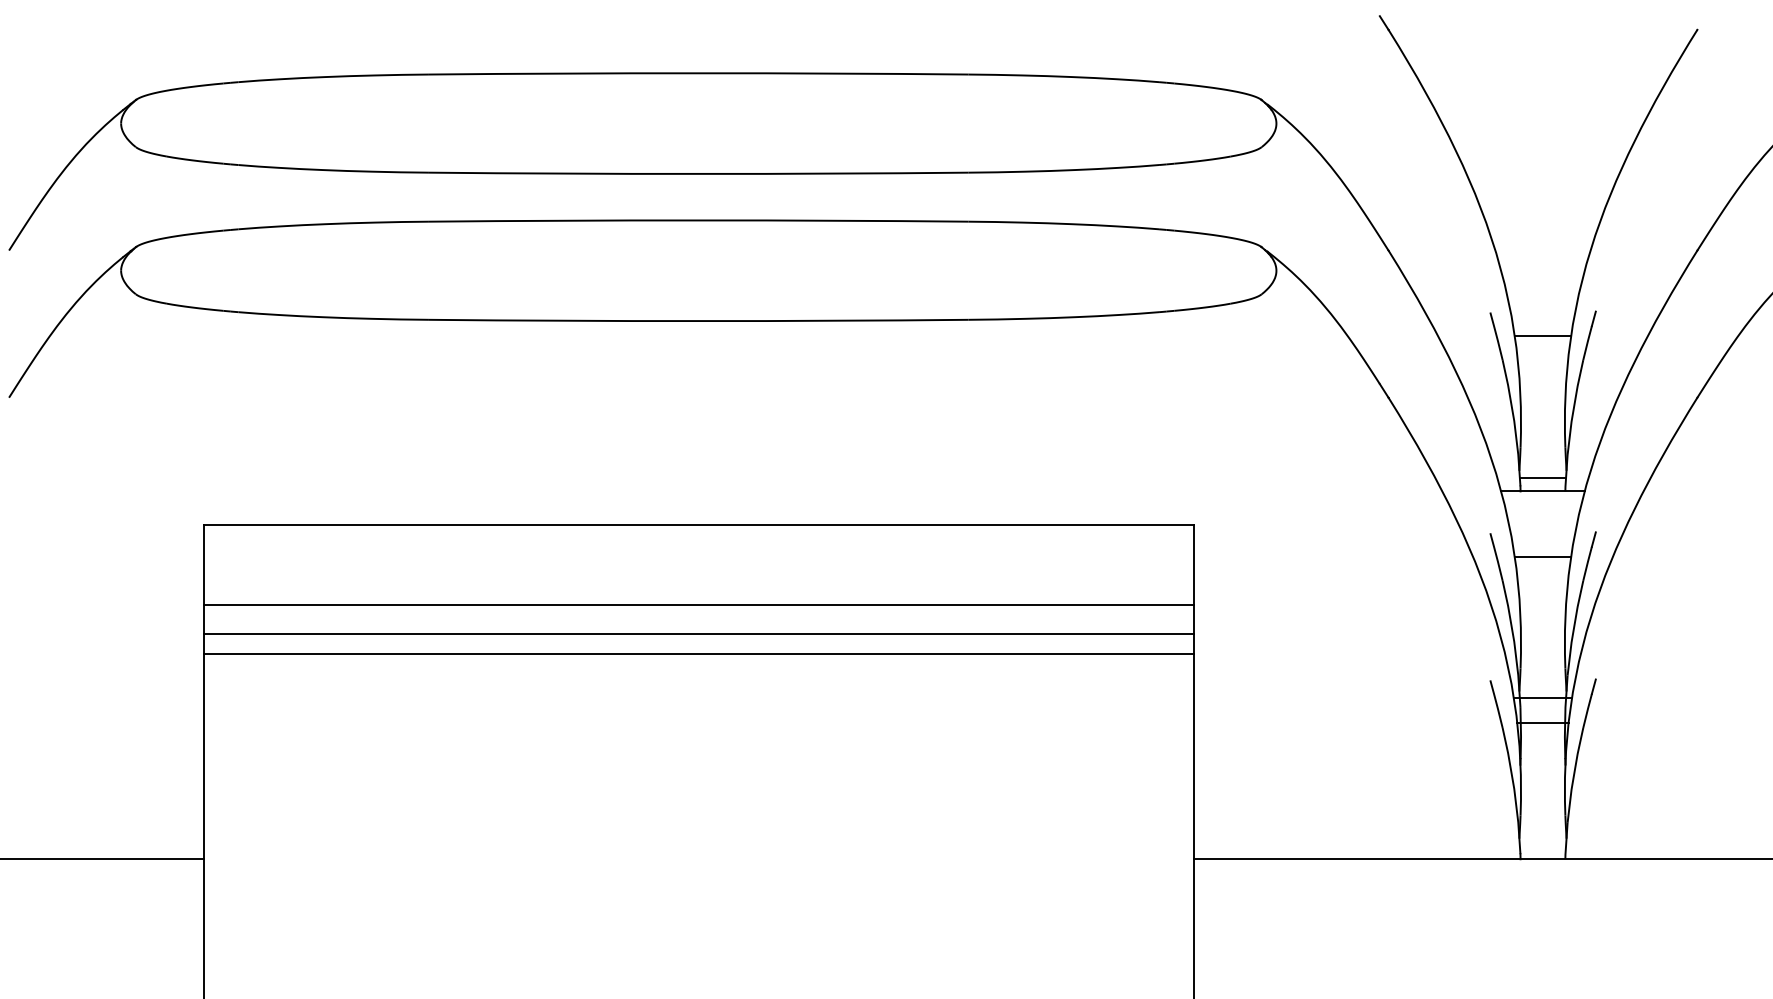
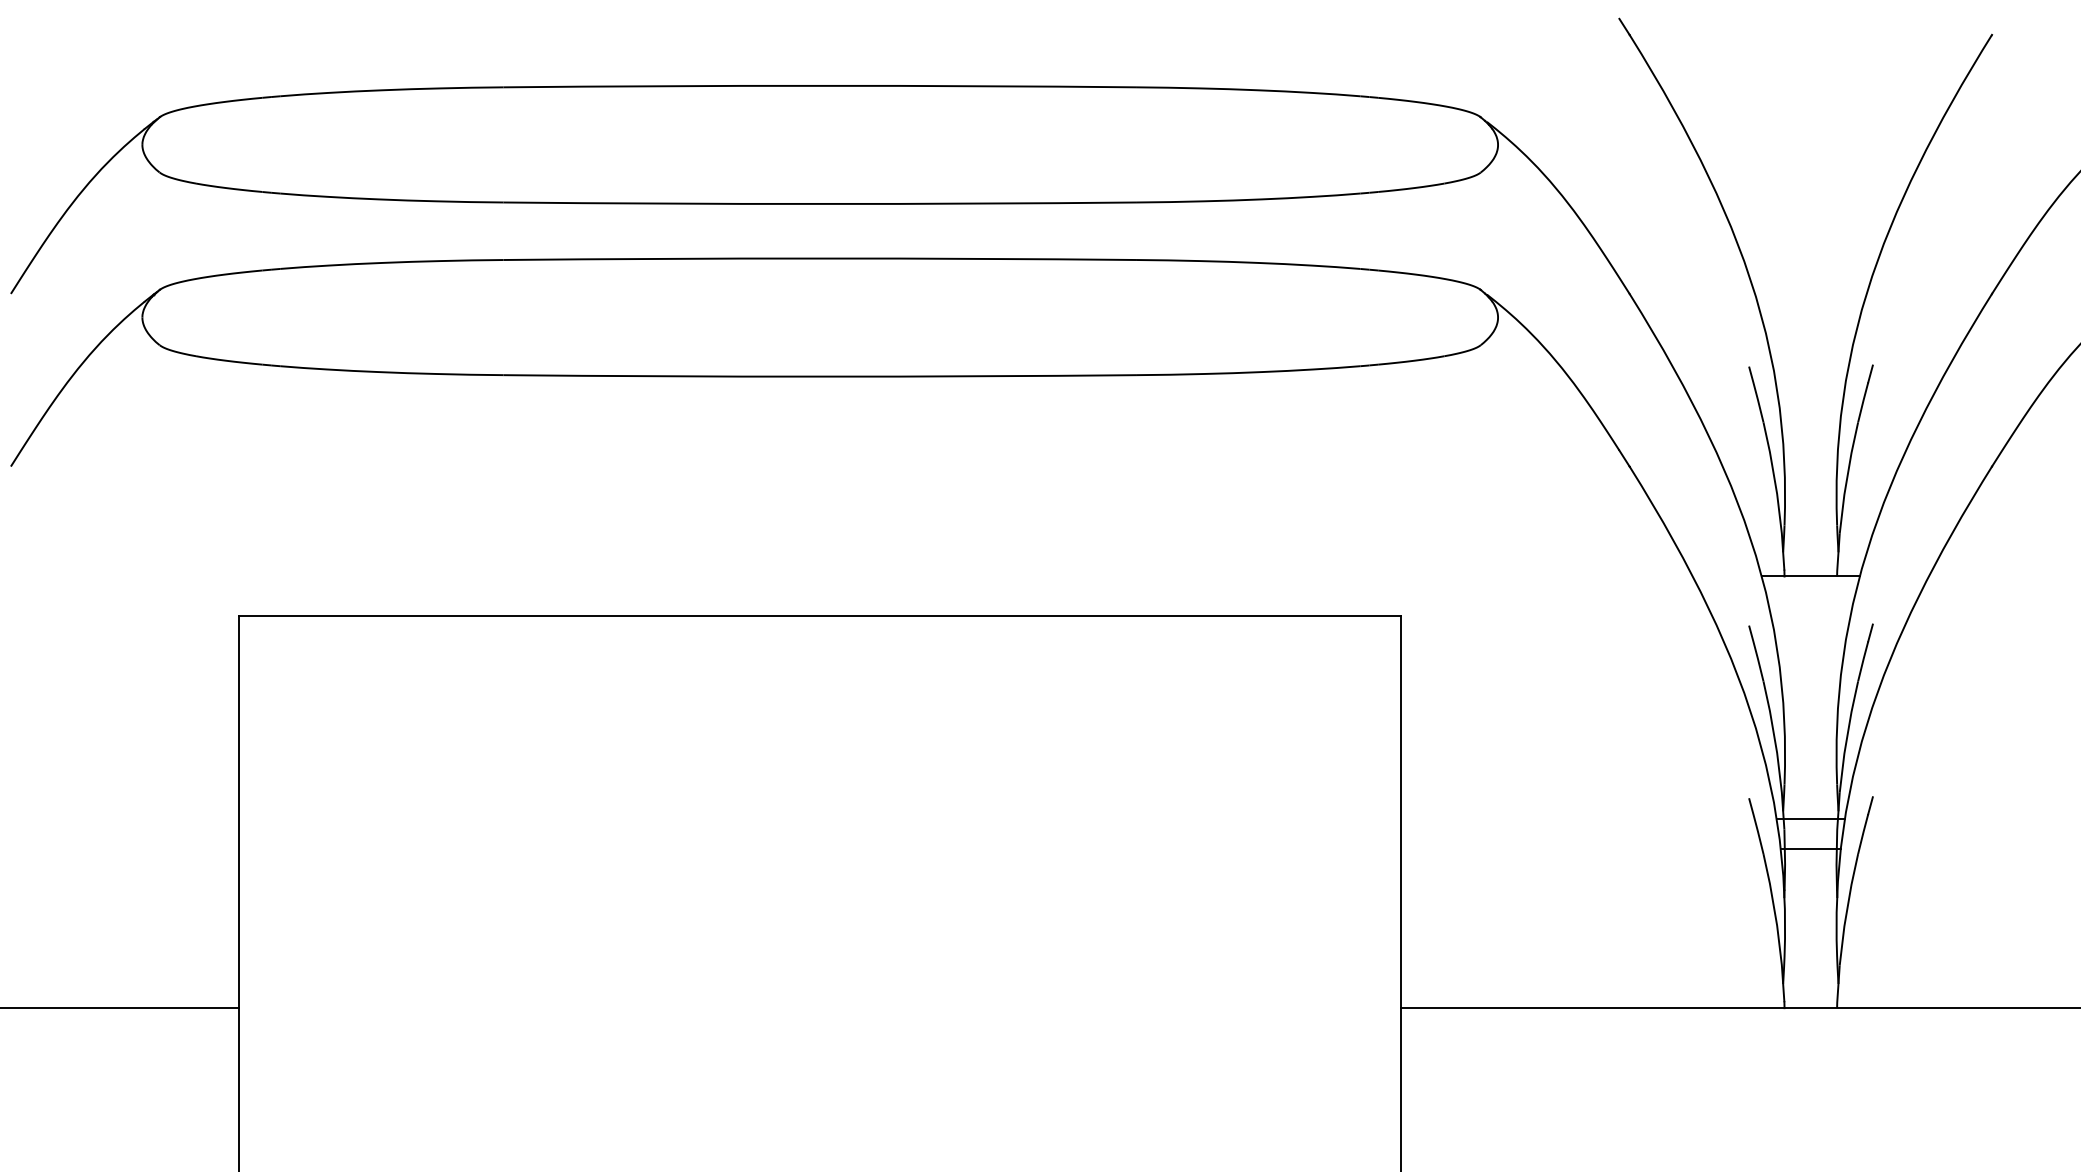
line: (1542, 336) -> (1810, 394), removed
line: (1542, 477) -> (1810, 560), removed
line: (1542, 557) -> (1810, 653), removed
line: (699, 605) -> (820, 710), removed
line: (699, 633) -> (820, 743), removed
line: (699, 653) -> (820, 766), removed

